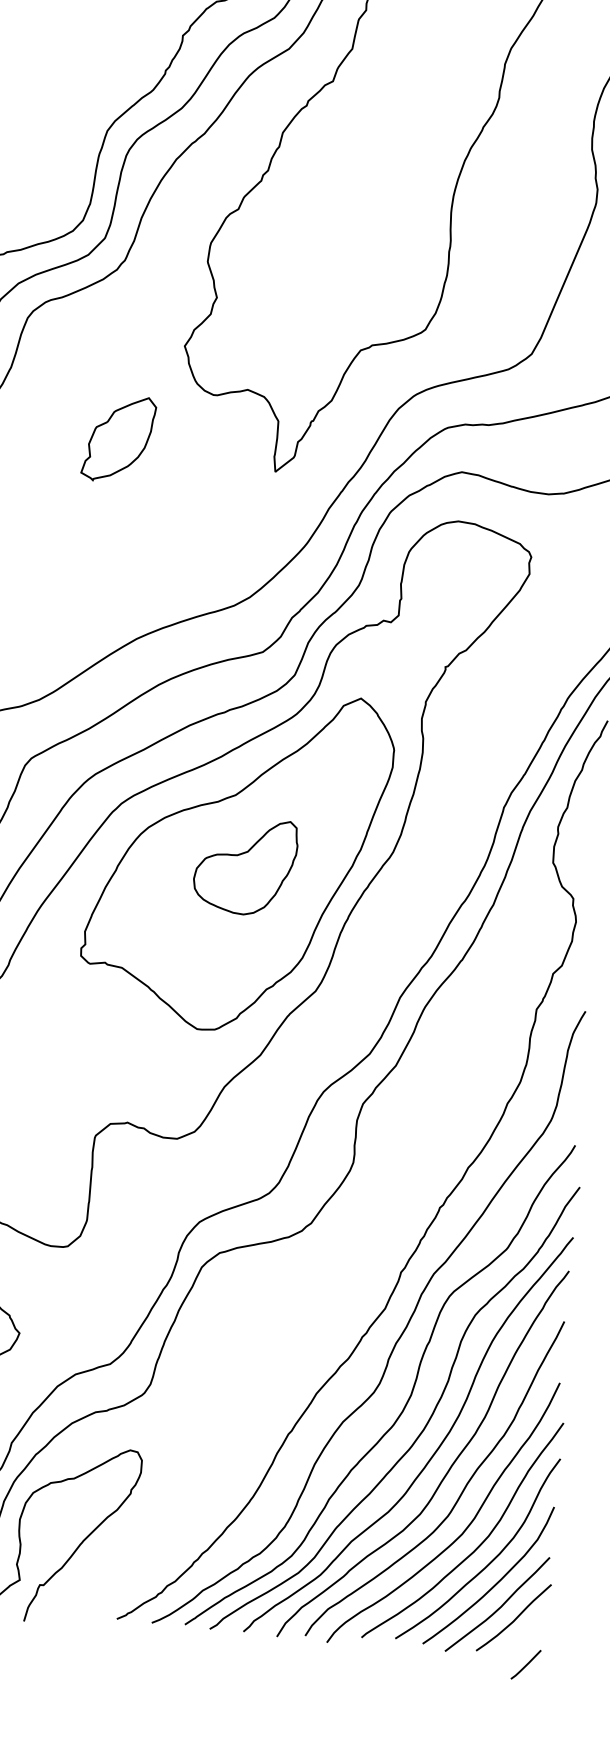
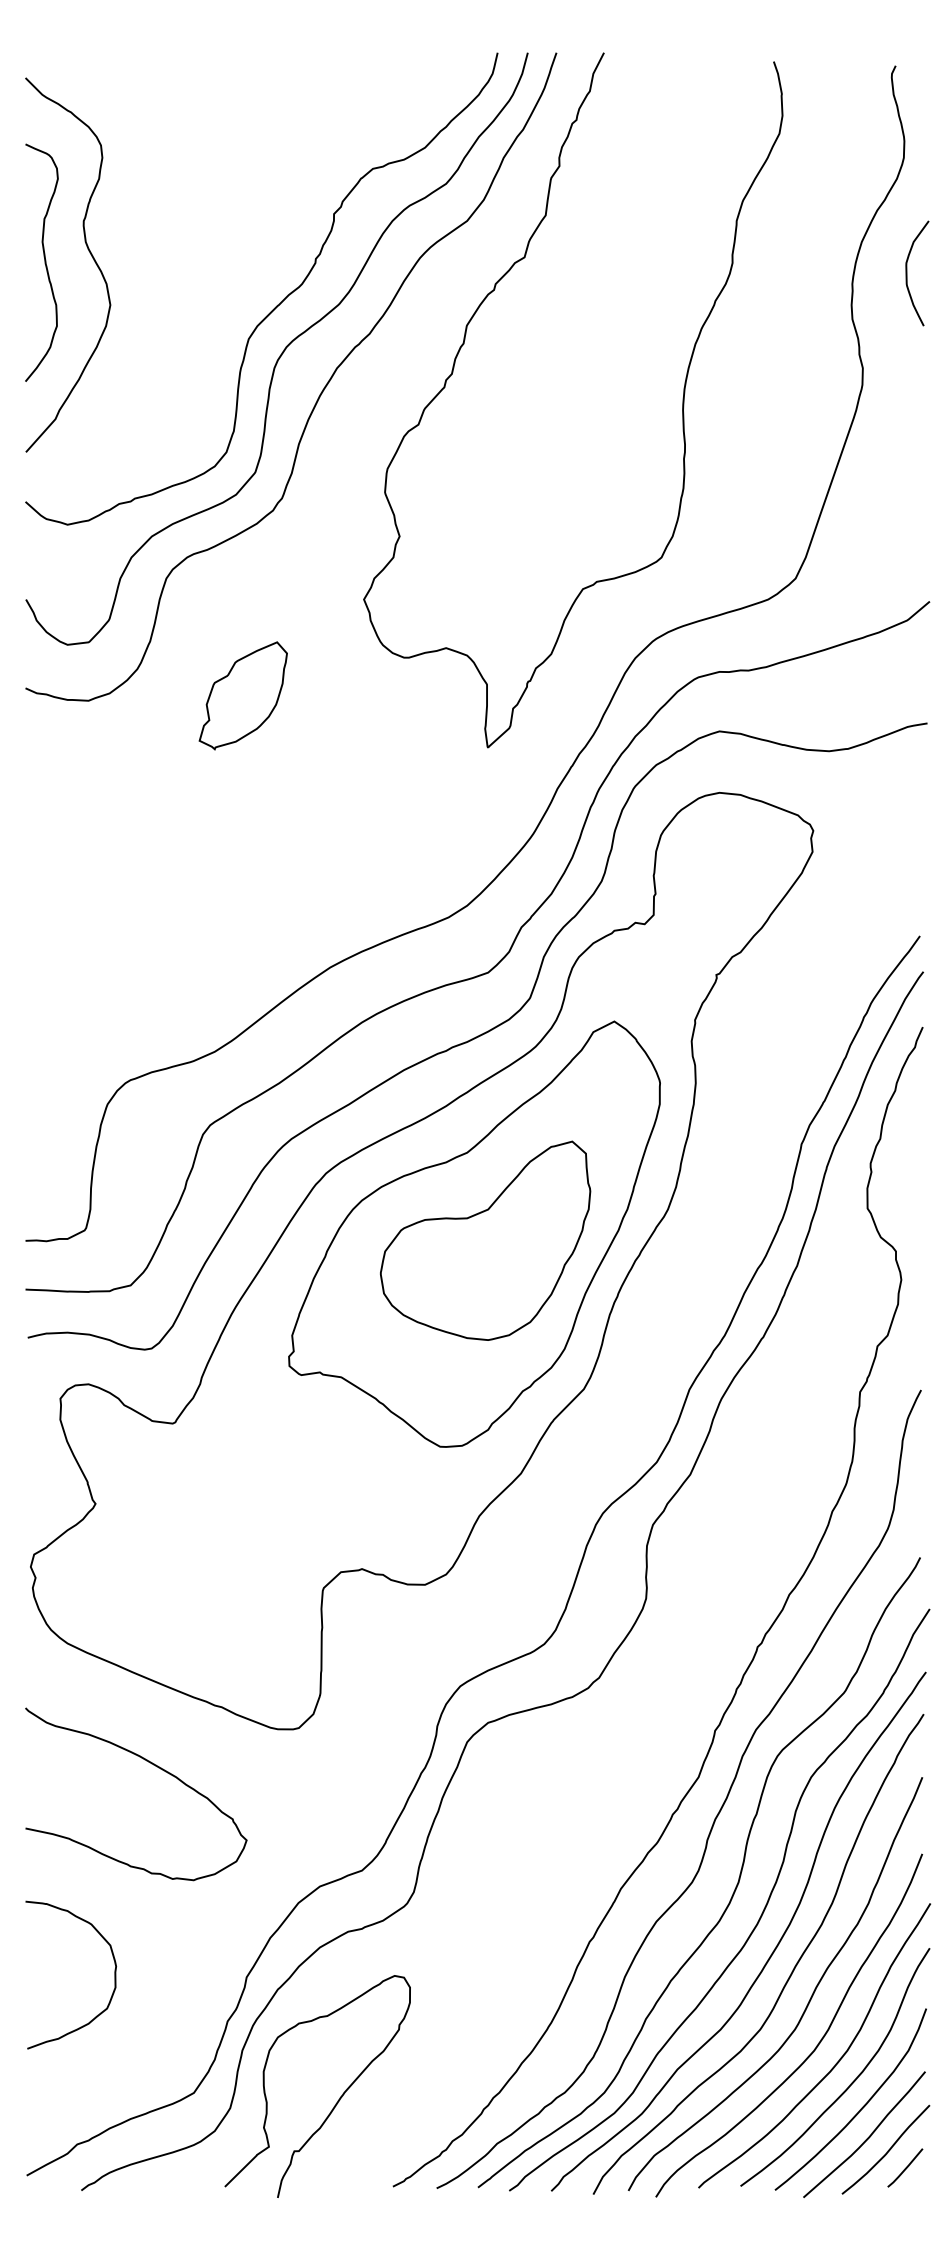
part: (118, 438) -> (242, 695), moved
part: (245, 866) -> (485, 1240), size x1.67
line: (526, 1664) -> (905, 2167), moved

